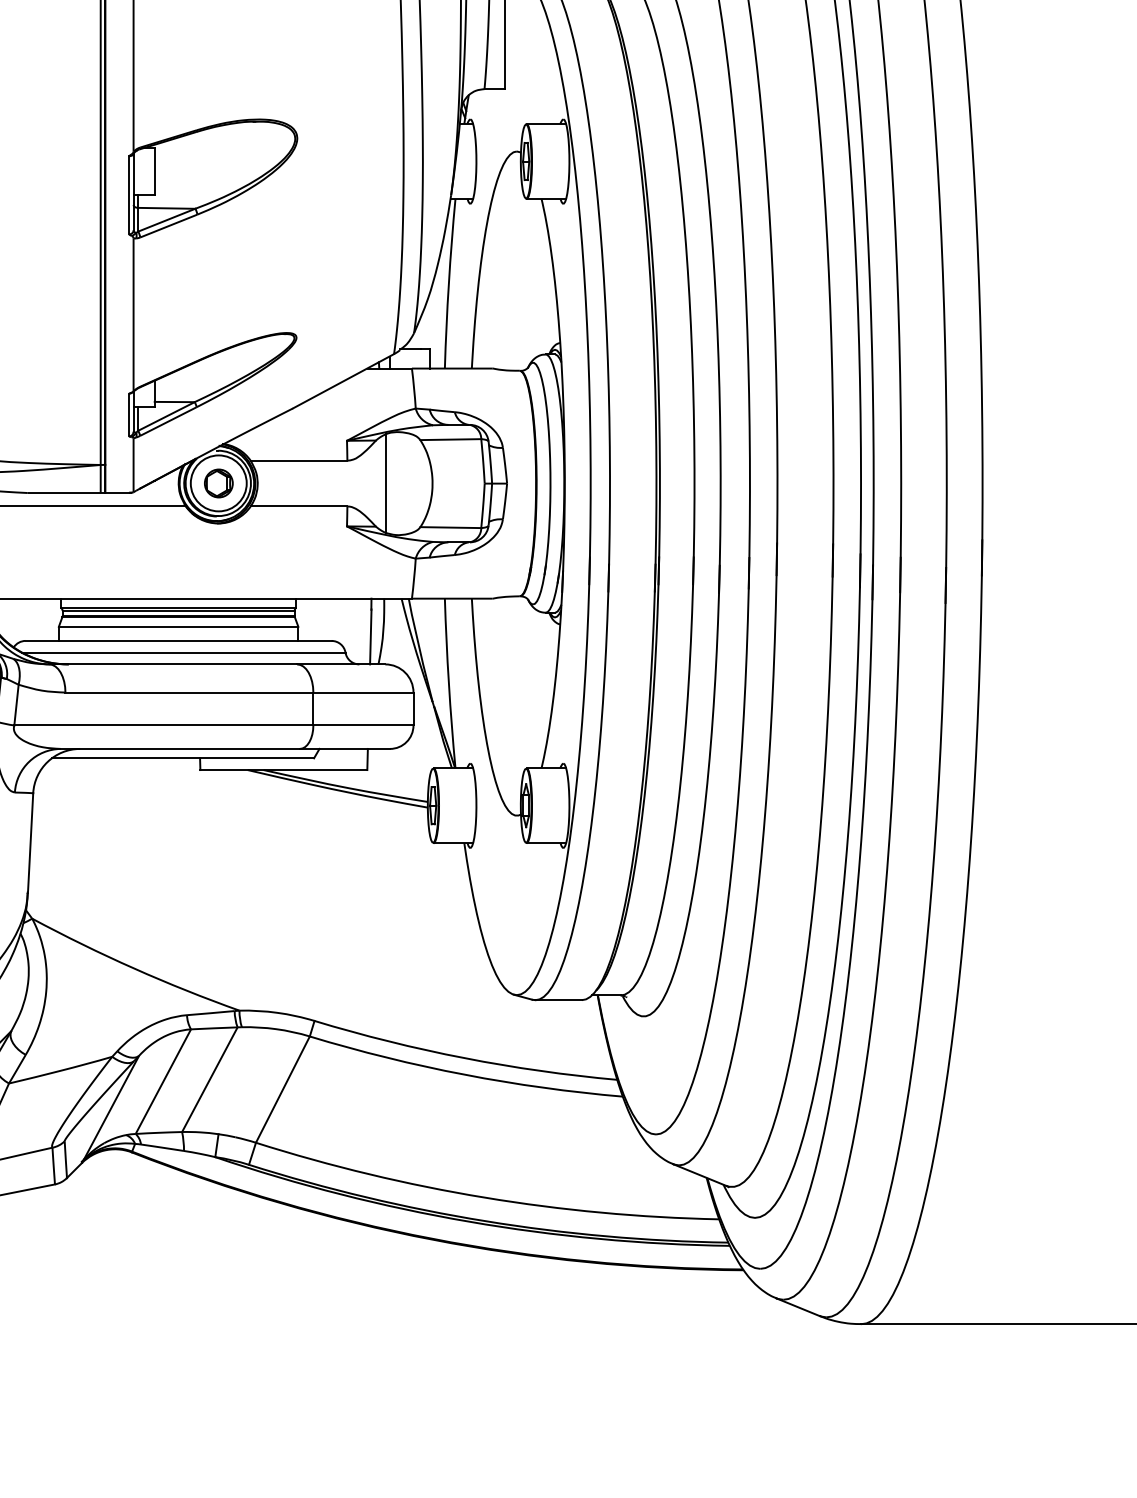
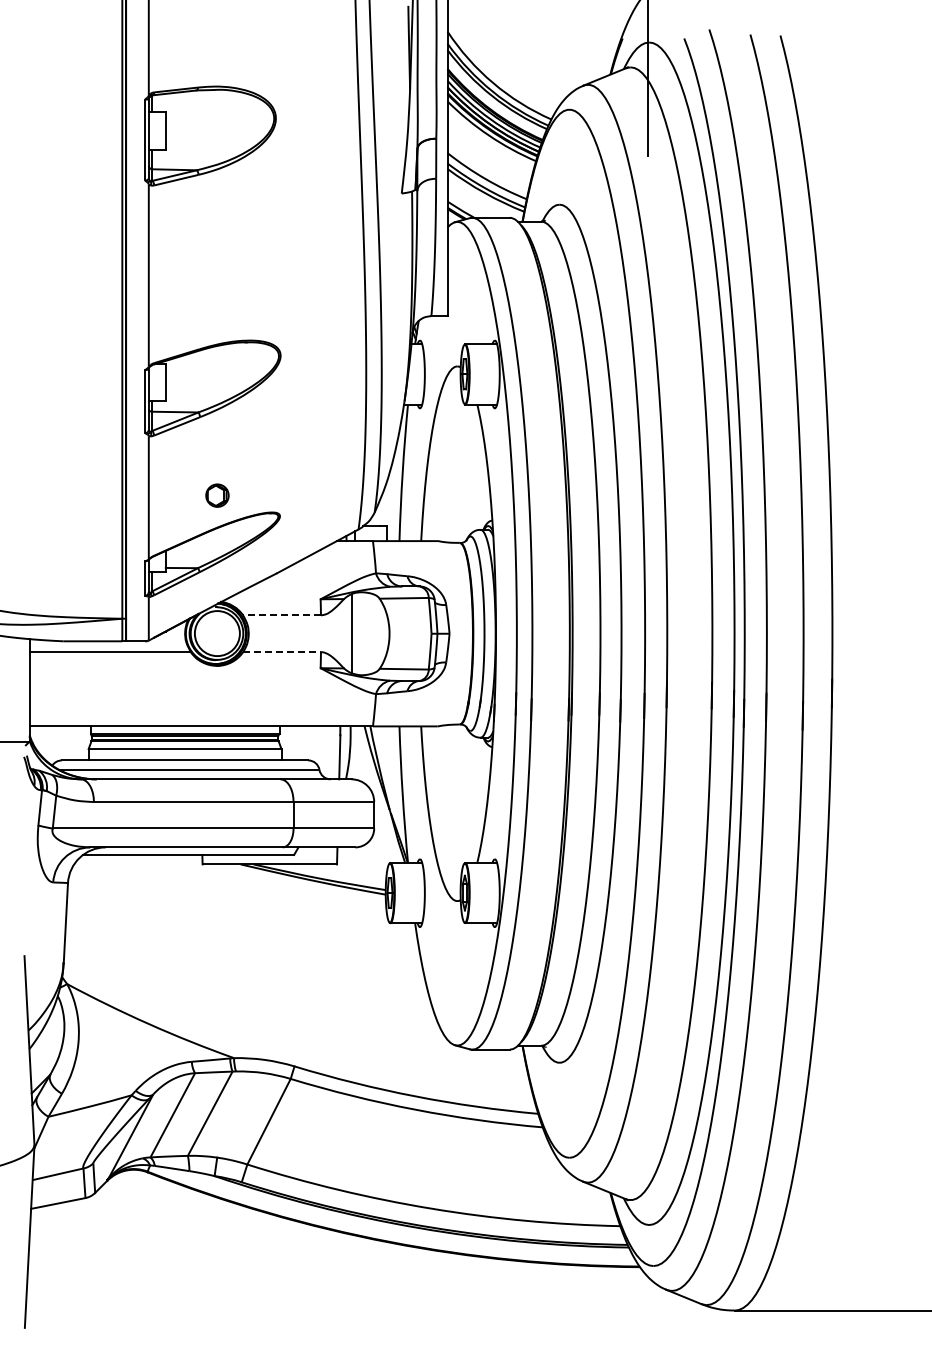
line: (299, 460) -> (282, 615), solid -> dashed
part: (218, 483) -> (217, 495), moved
line: (299, 506) -> (282, 652), solid -> dashed

